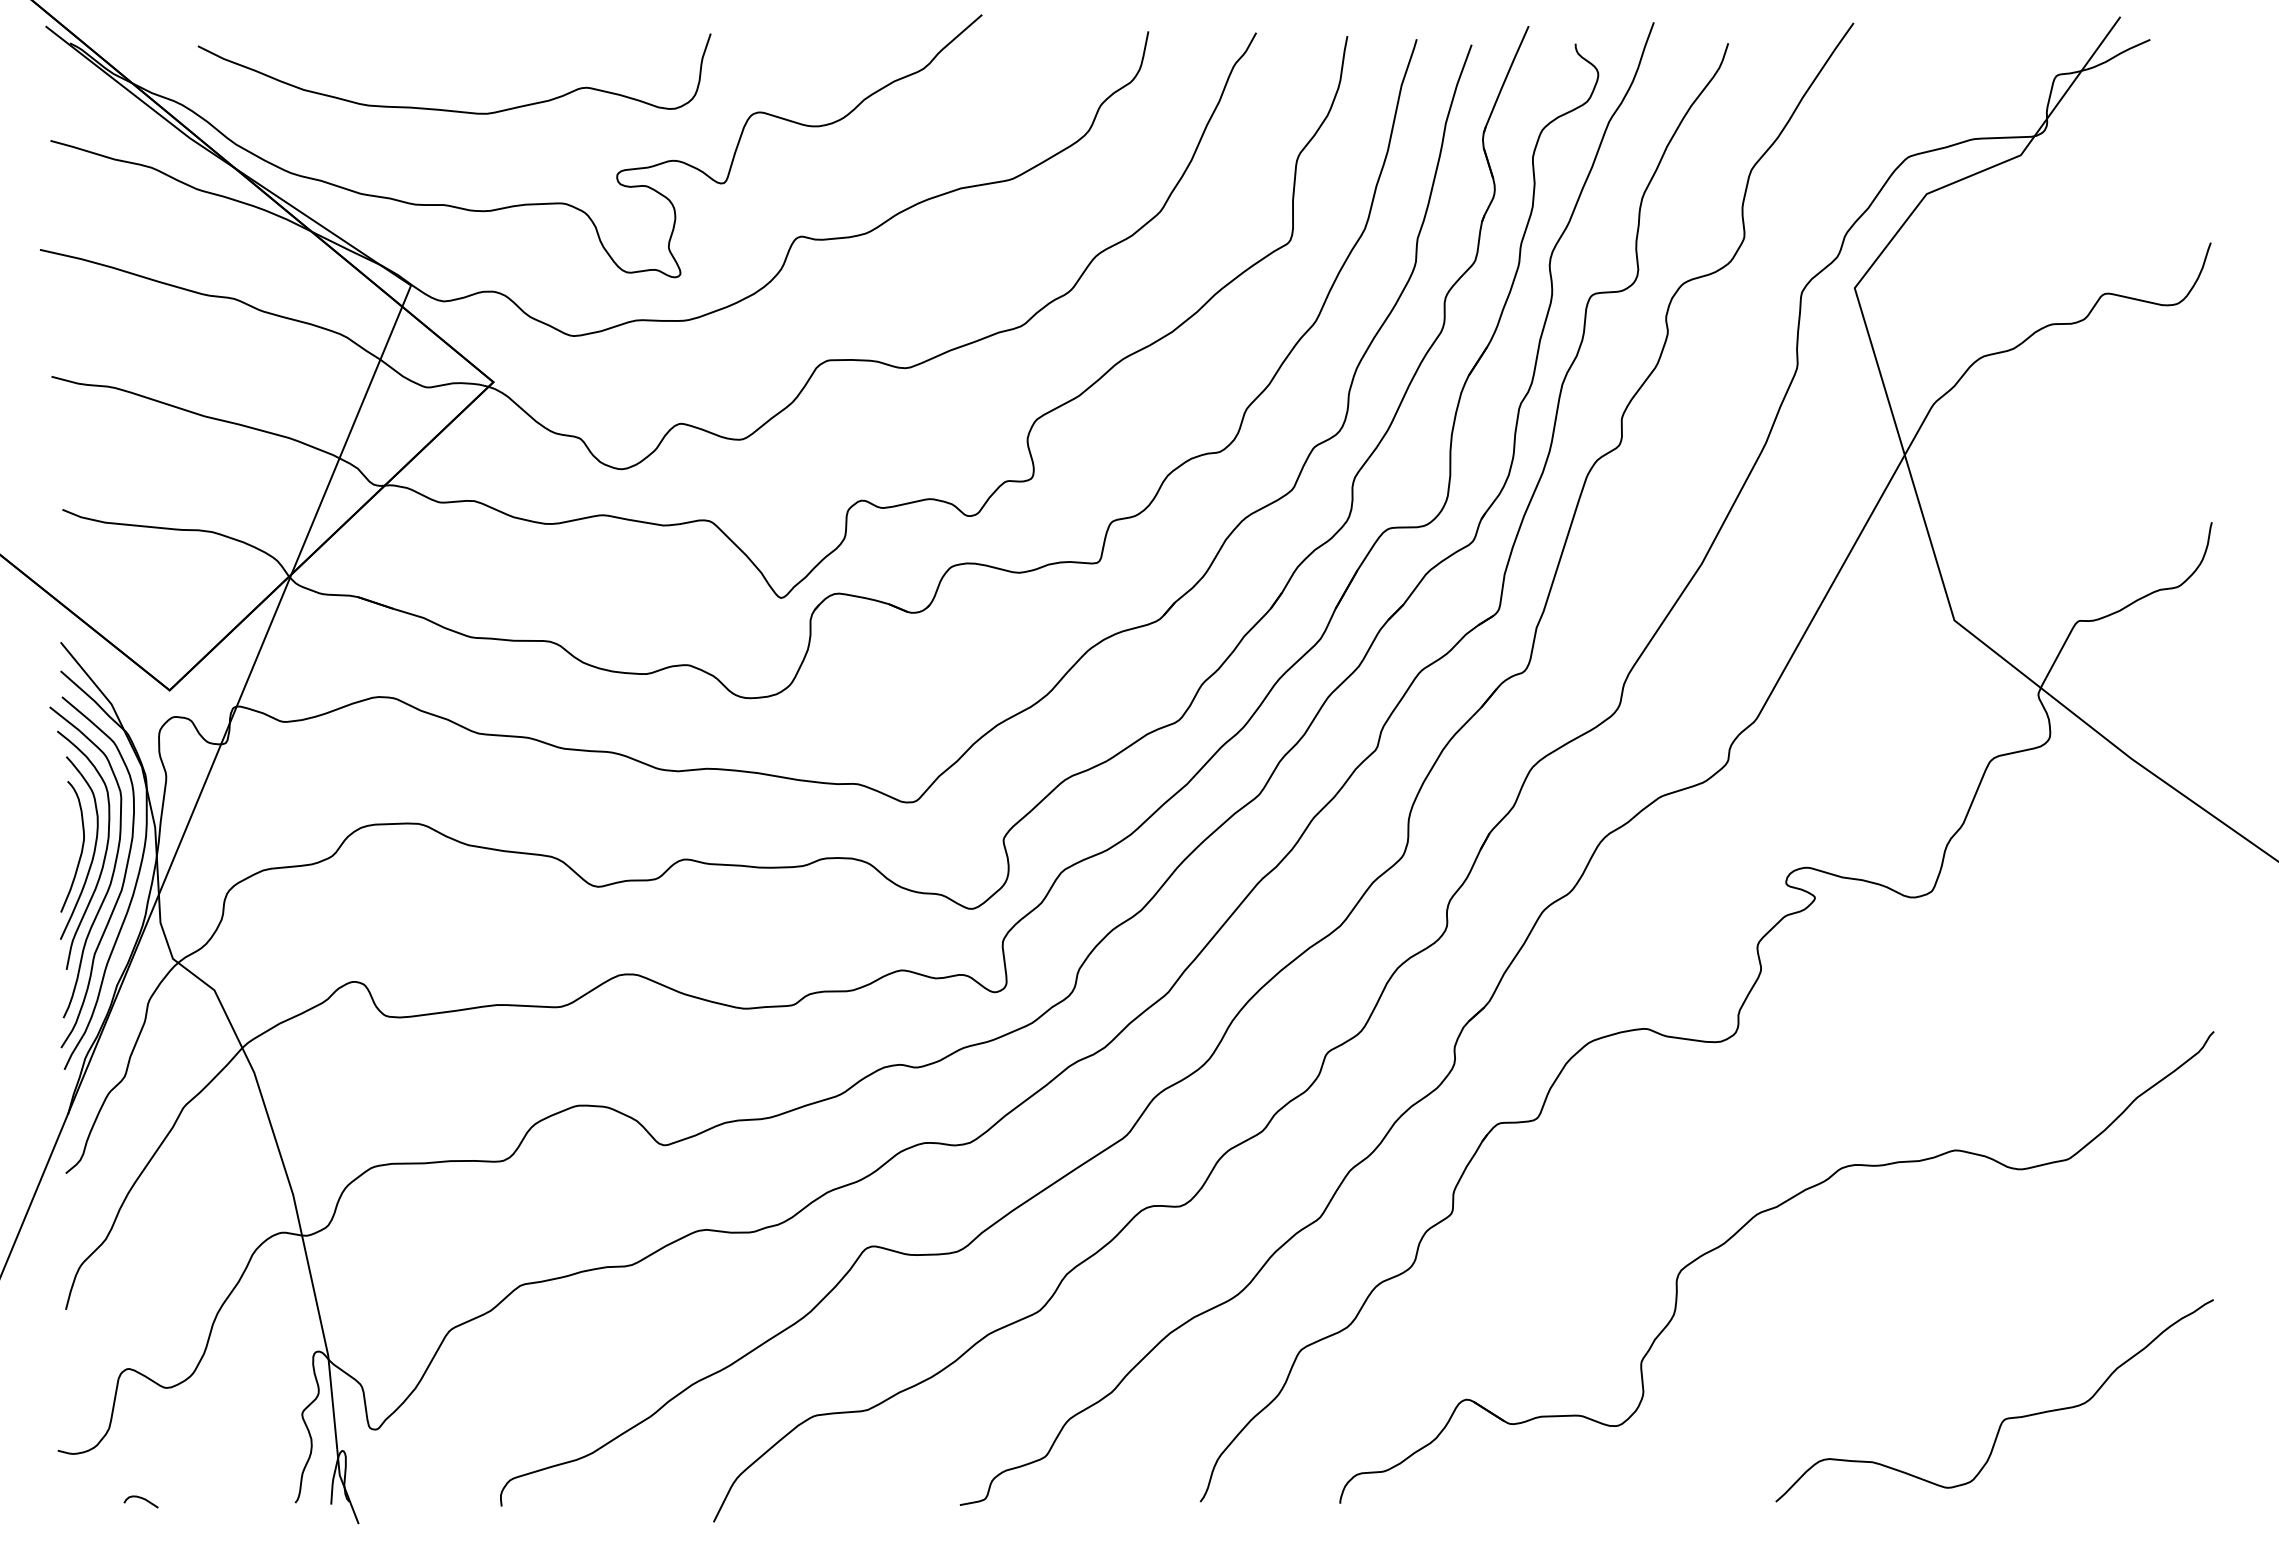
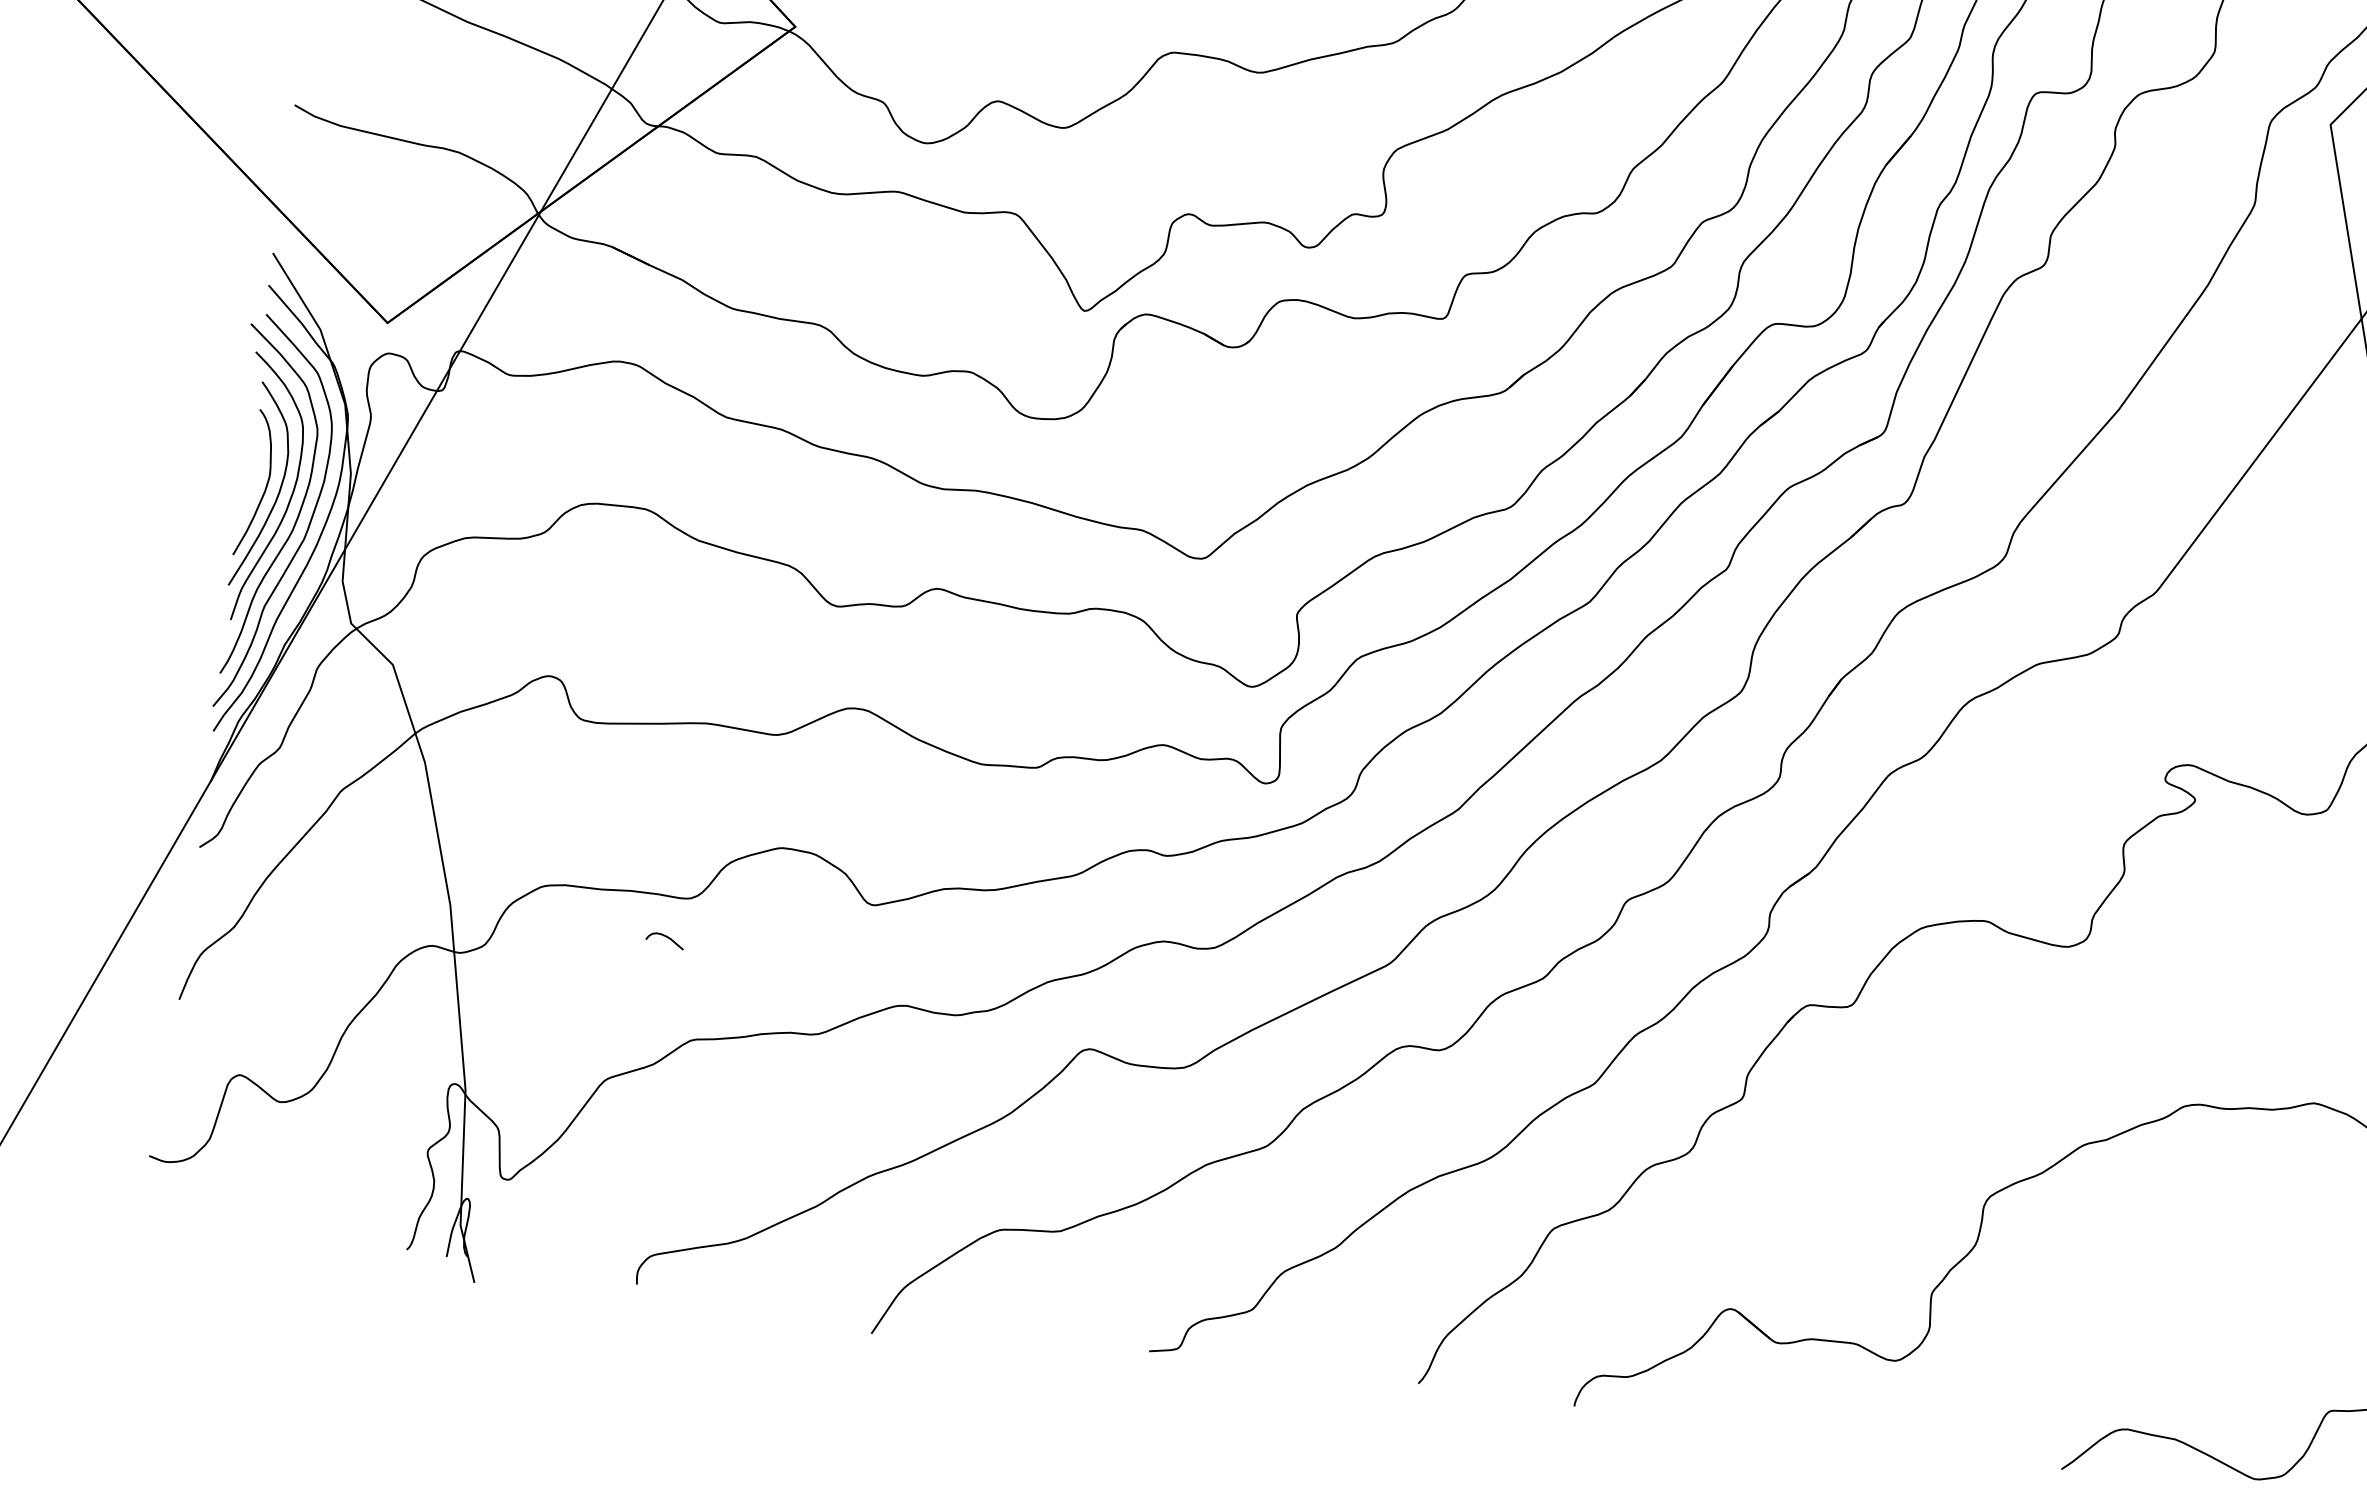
curve: (142, 1499) -> (666, 938), moved

